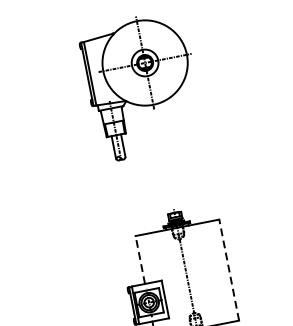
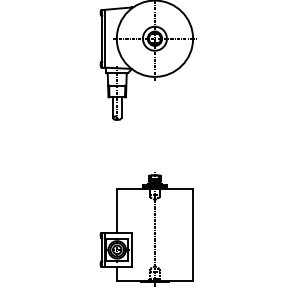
line: (139, 259) -> (116, 210), dashed -> solid
line: (229, 269) -> (193, 234), dashed -> solid

